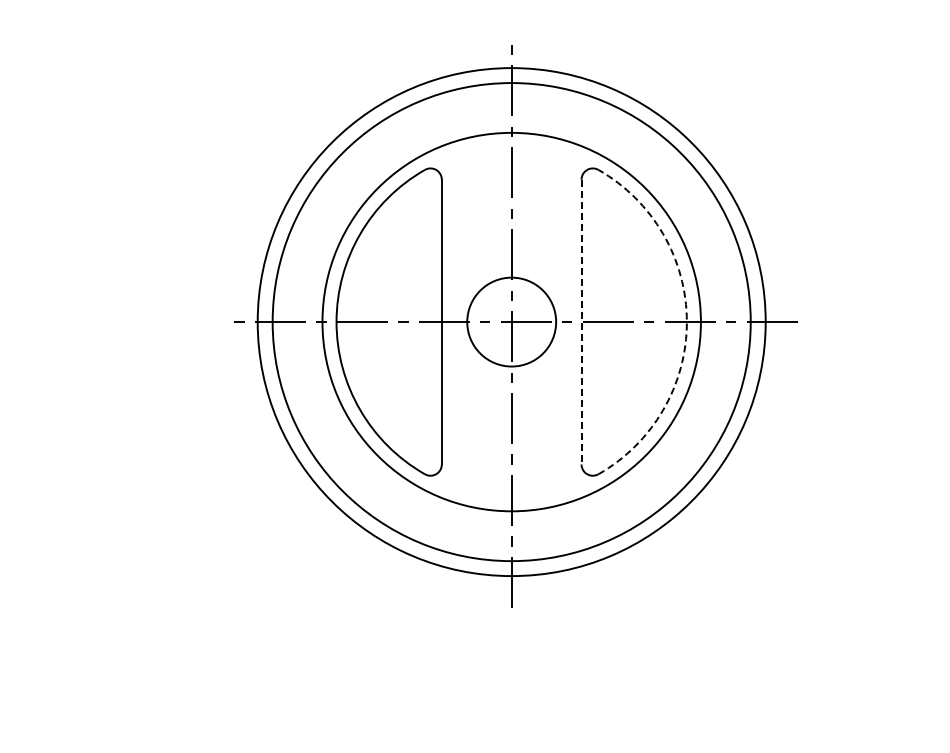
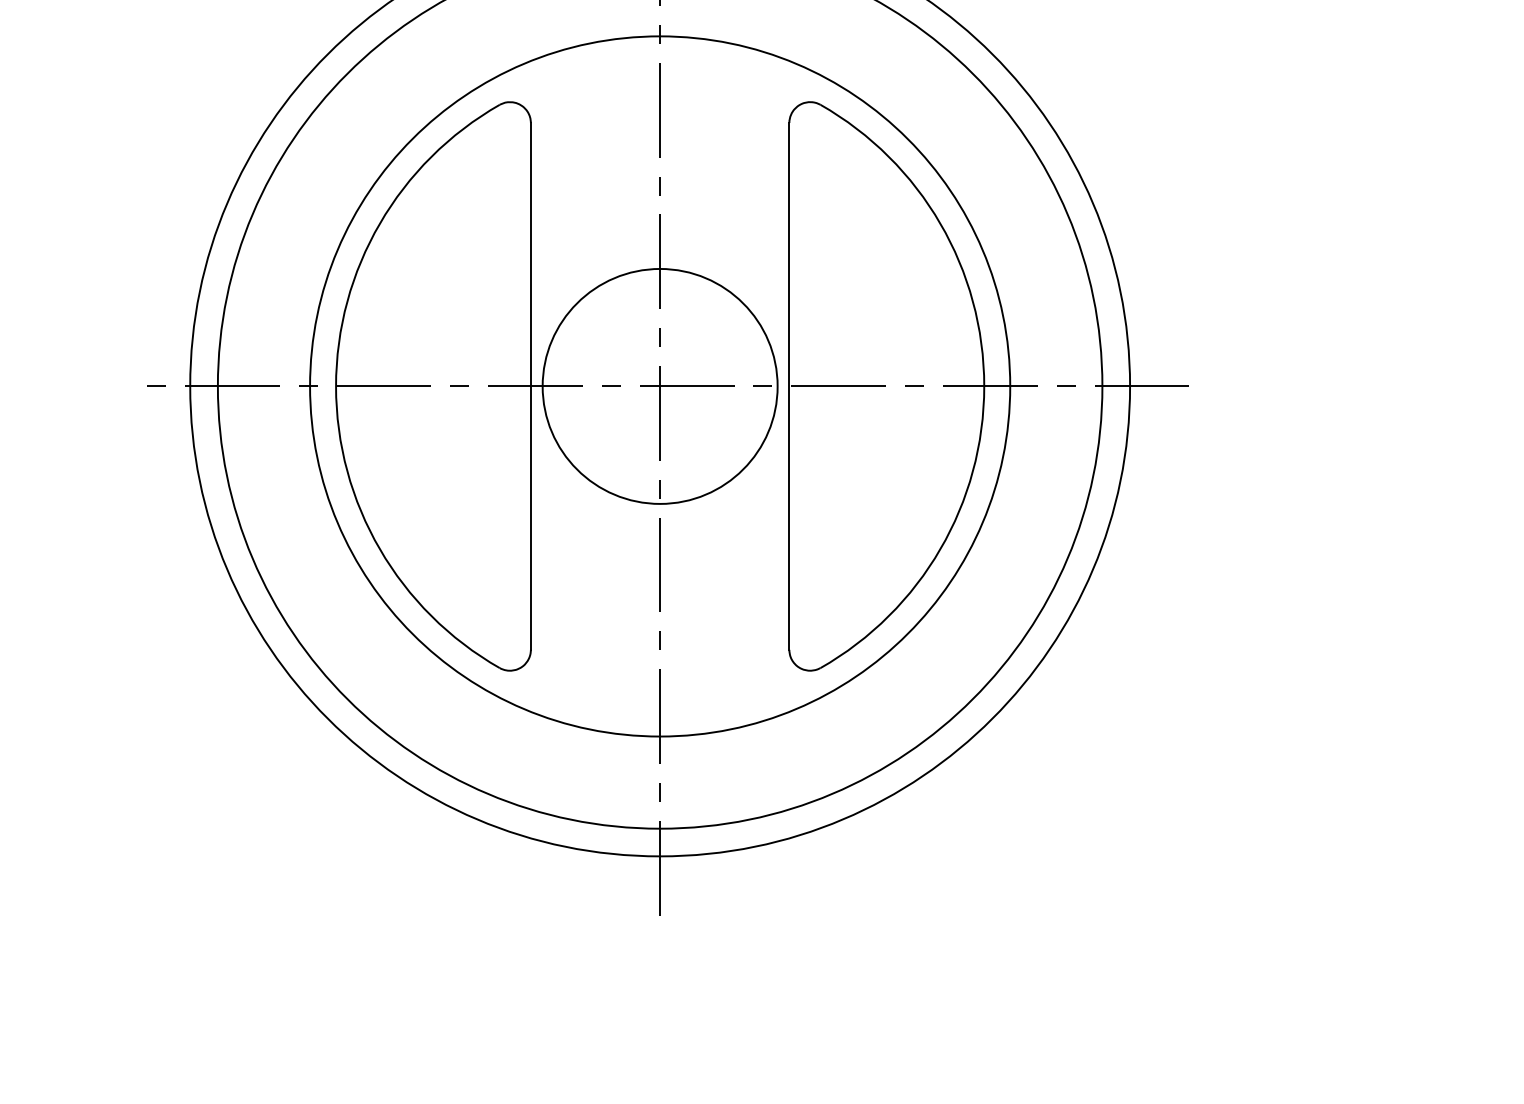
circle: (511, 321) -> (659, 385), size x1.43
line: (581, 322) -> (789, 387), dashed -> solid
arc: (686, 322) -> (983, 387), dashed -> solid

